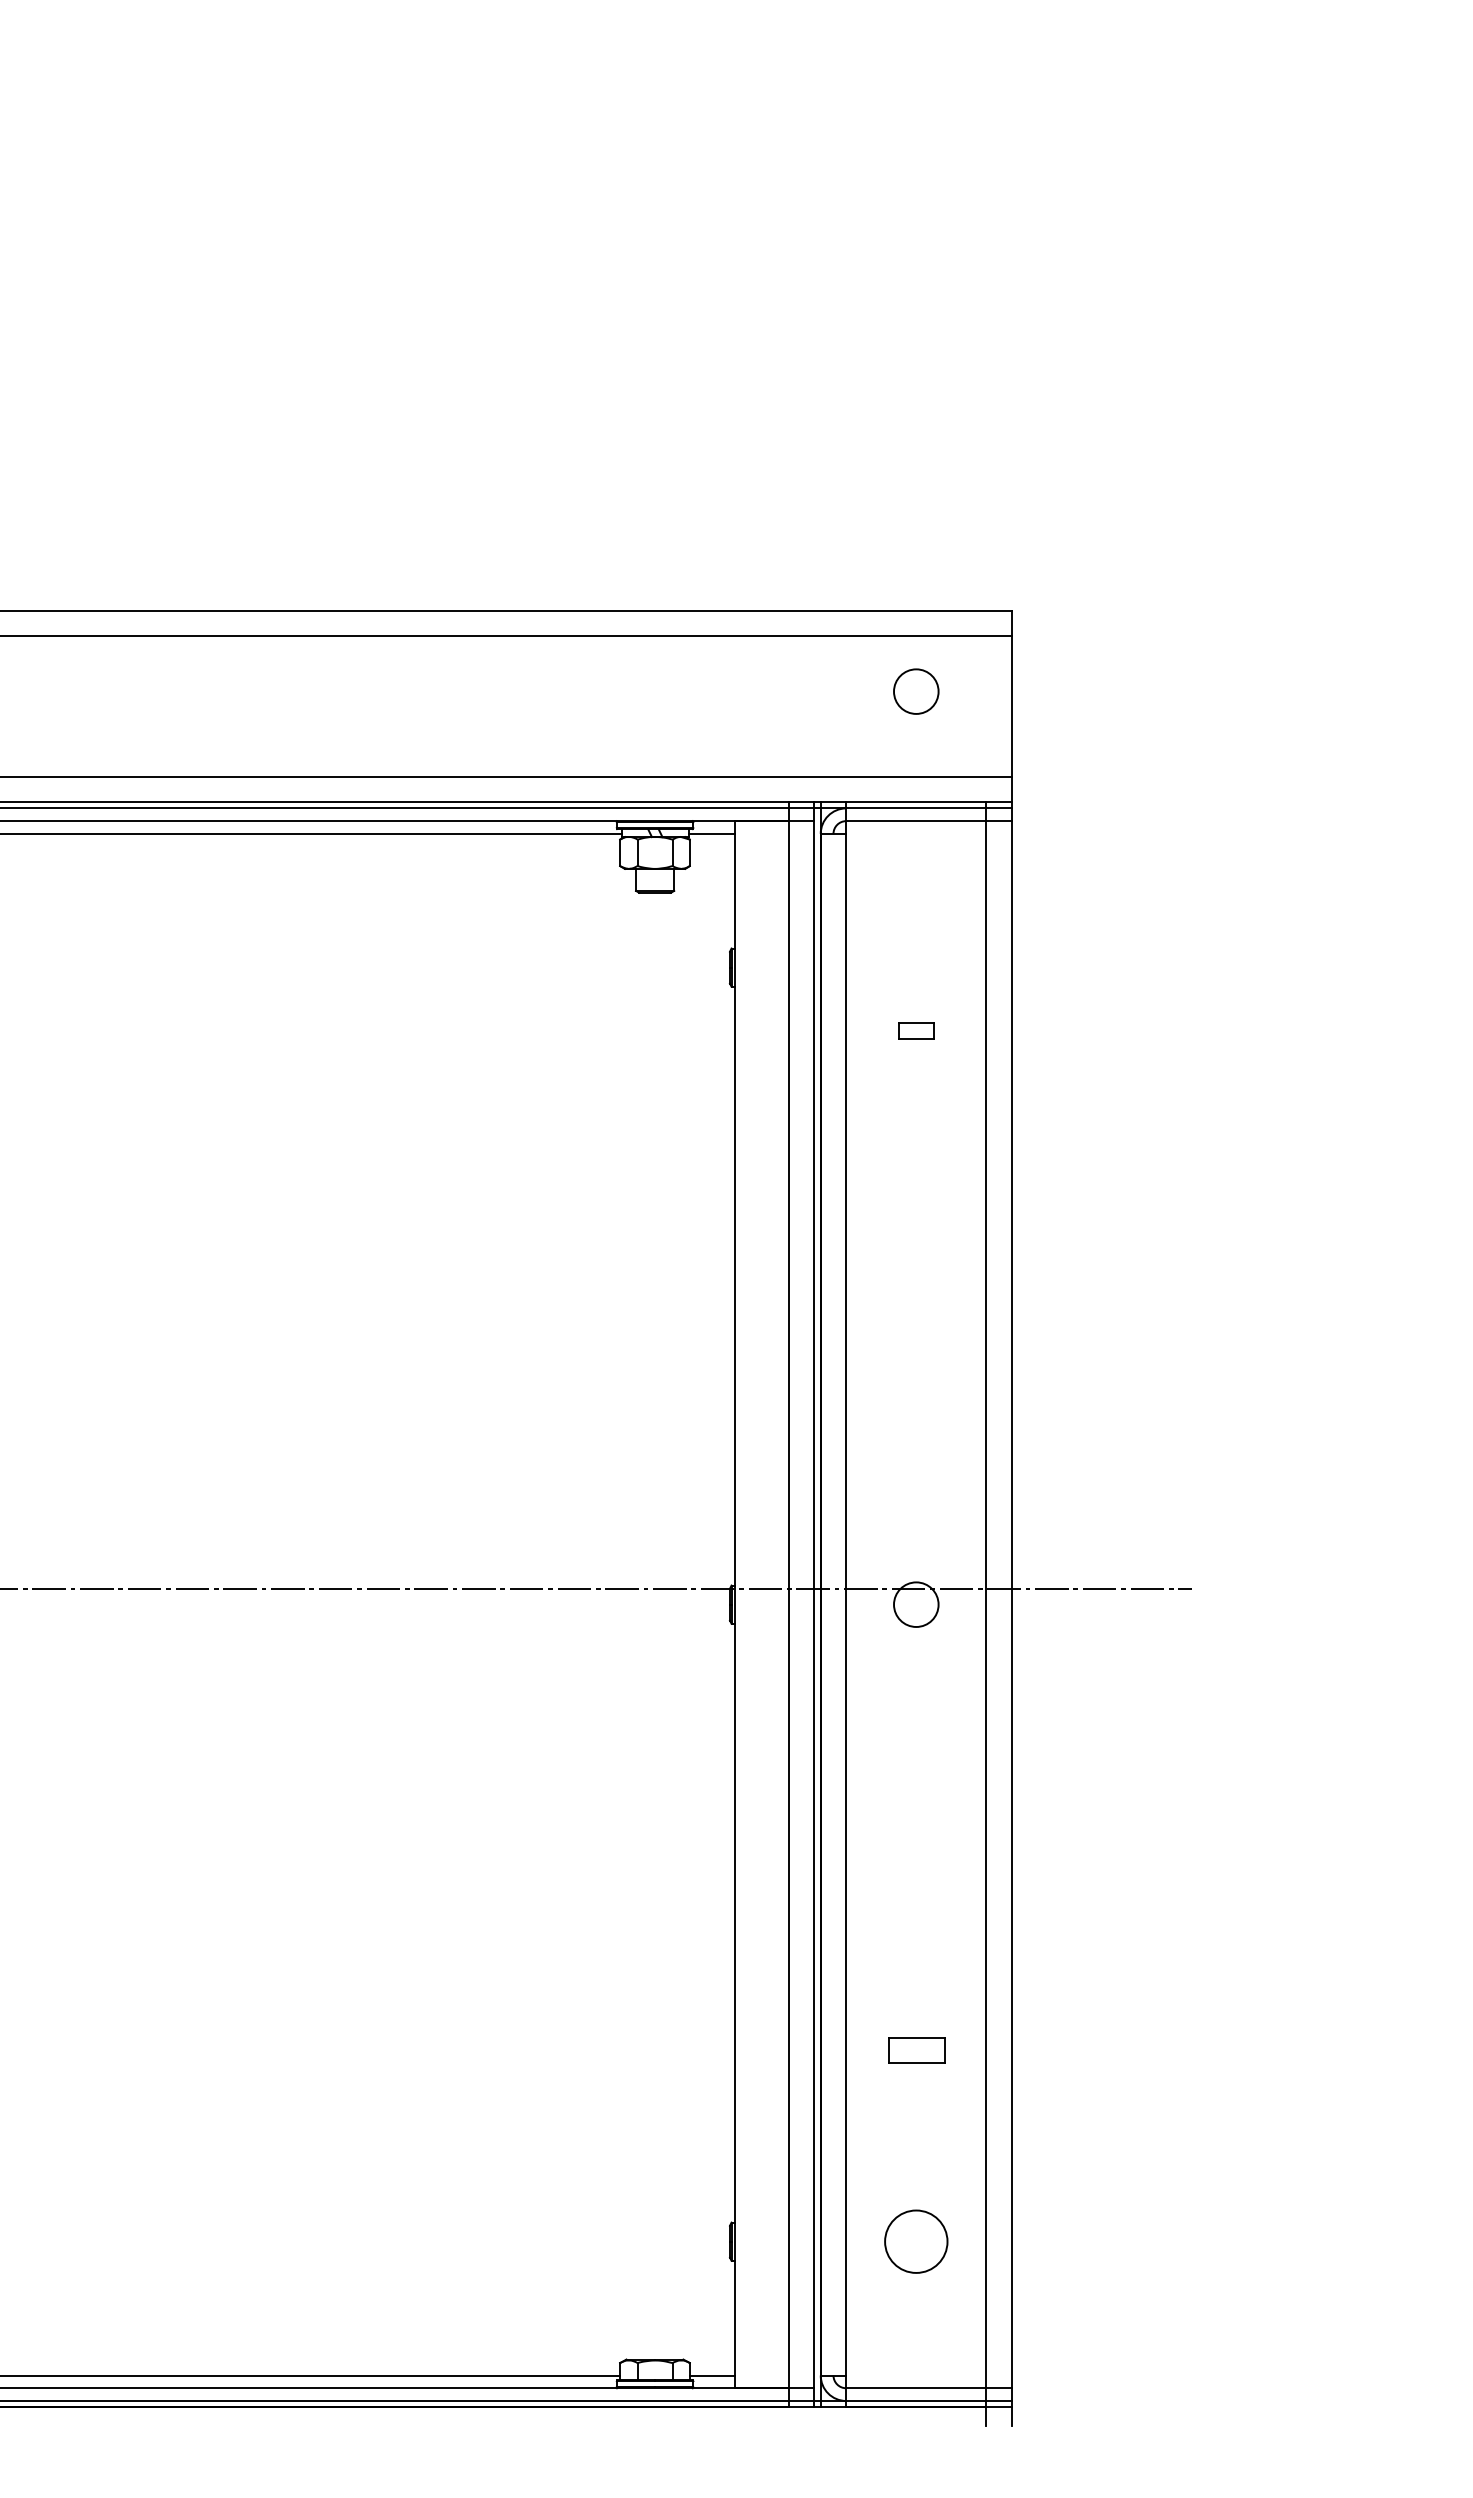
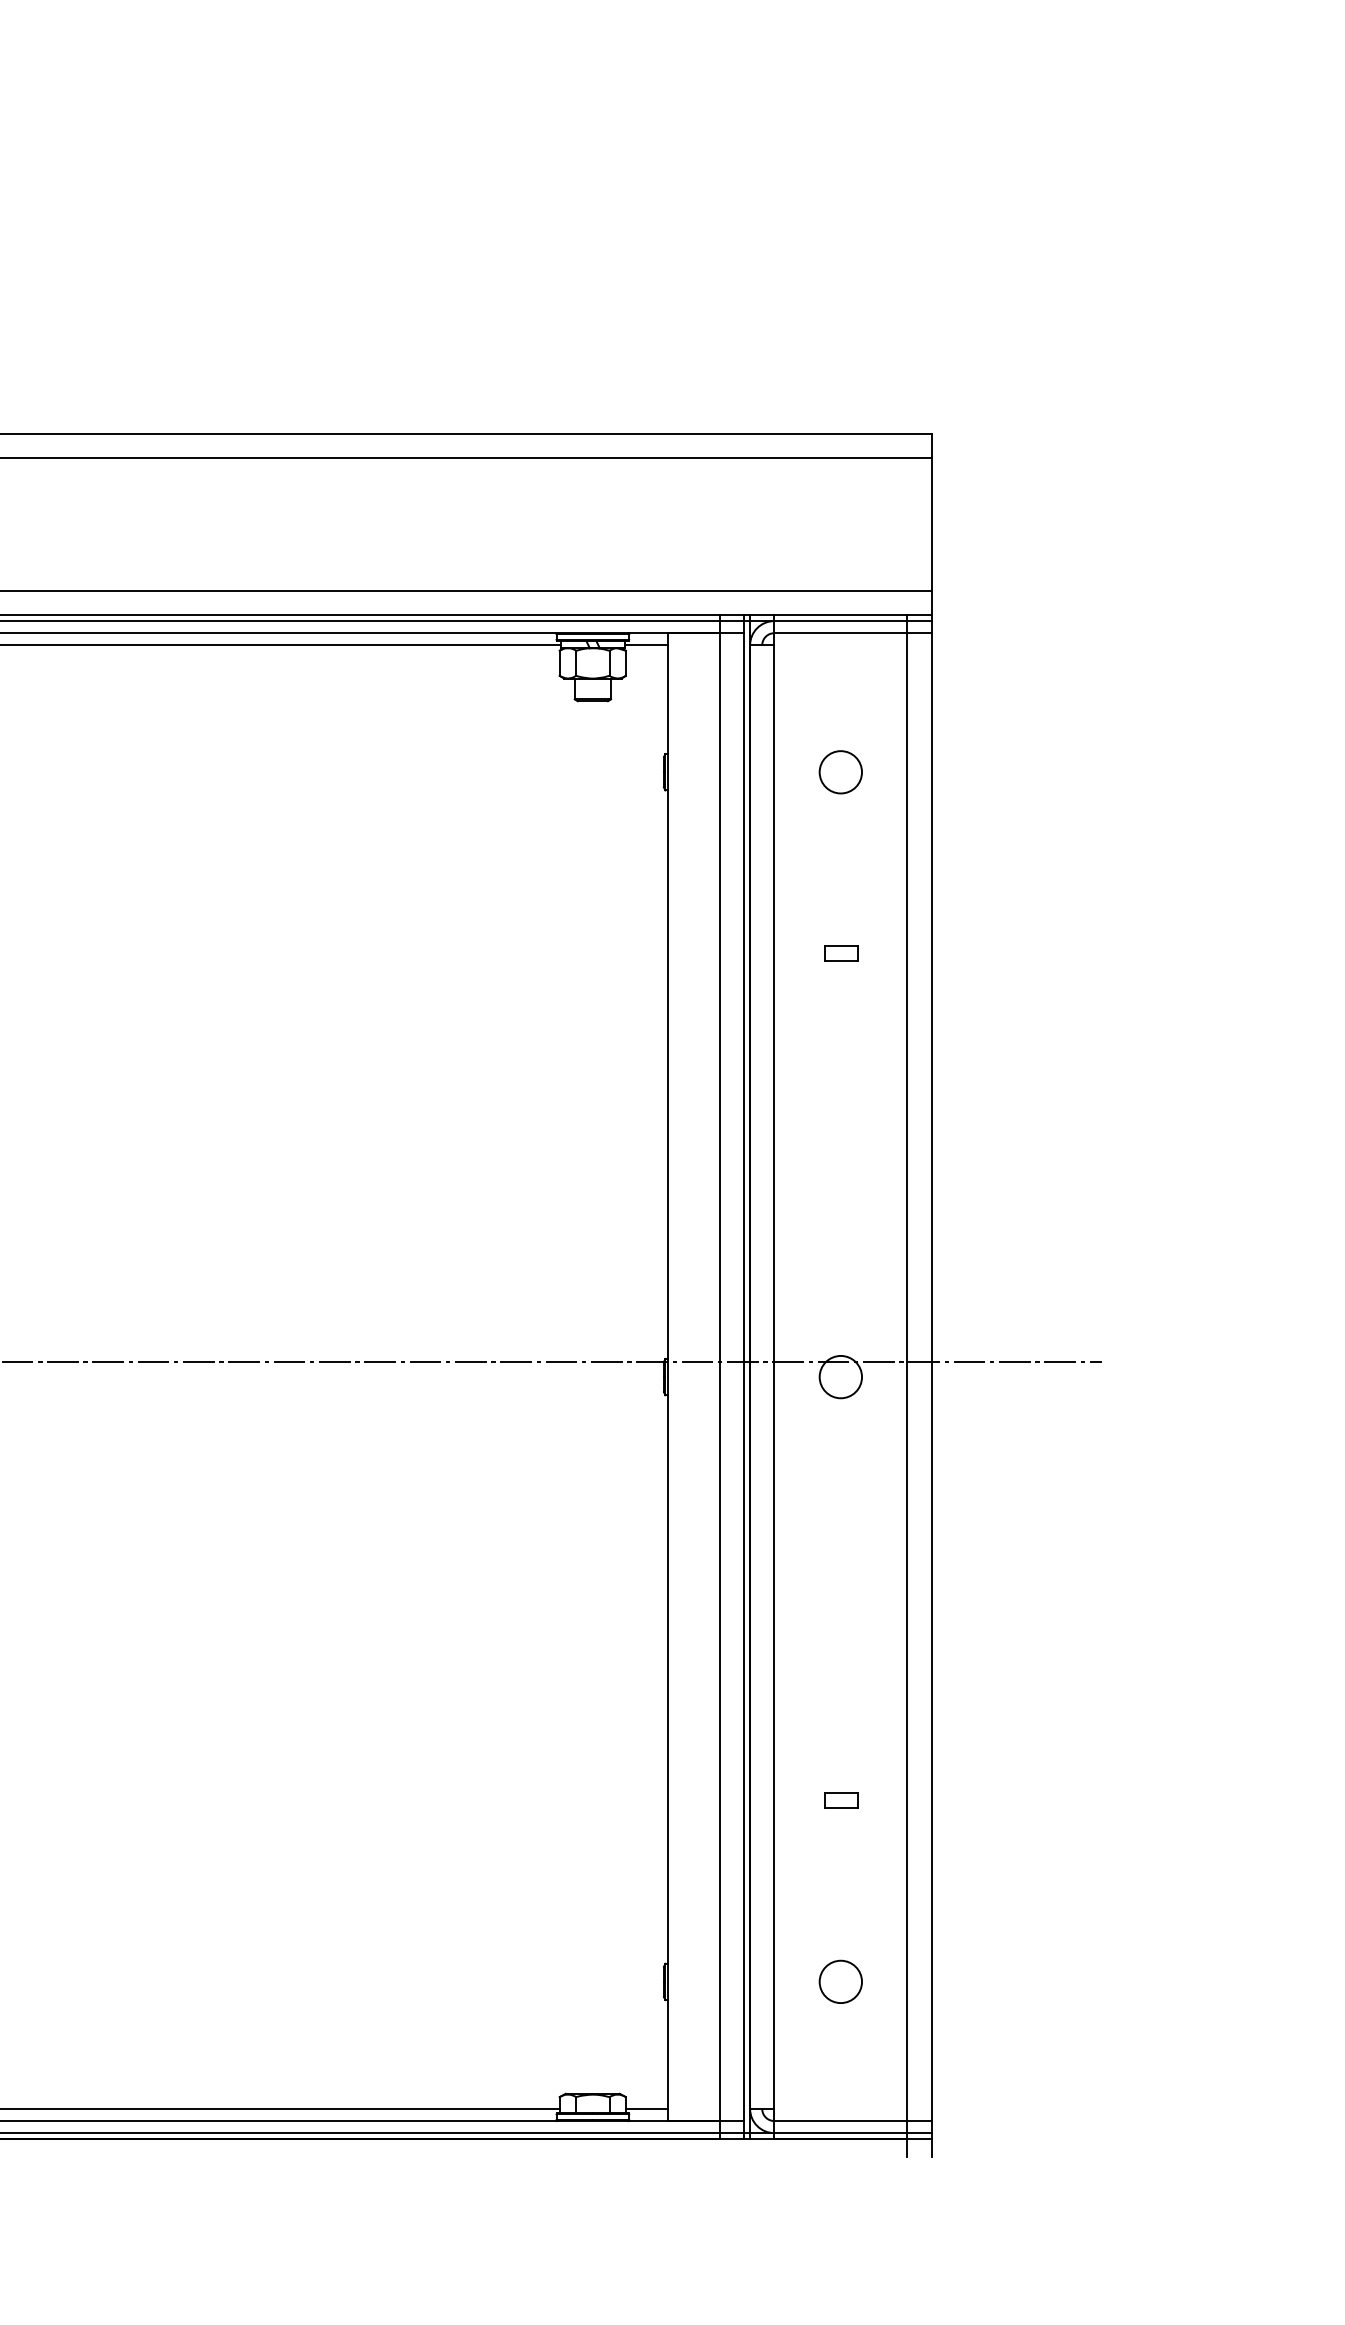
circle: (916, 691) -> (841, 772), moved
part: (916, 1030) -> (841, 953), moved
part: (916, 2050) -> (841, 1800), size x0.62
circle: (916, 2241) -> (841, 1981), size x0.71

